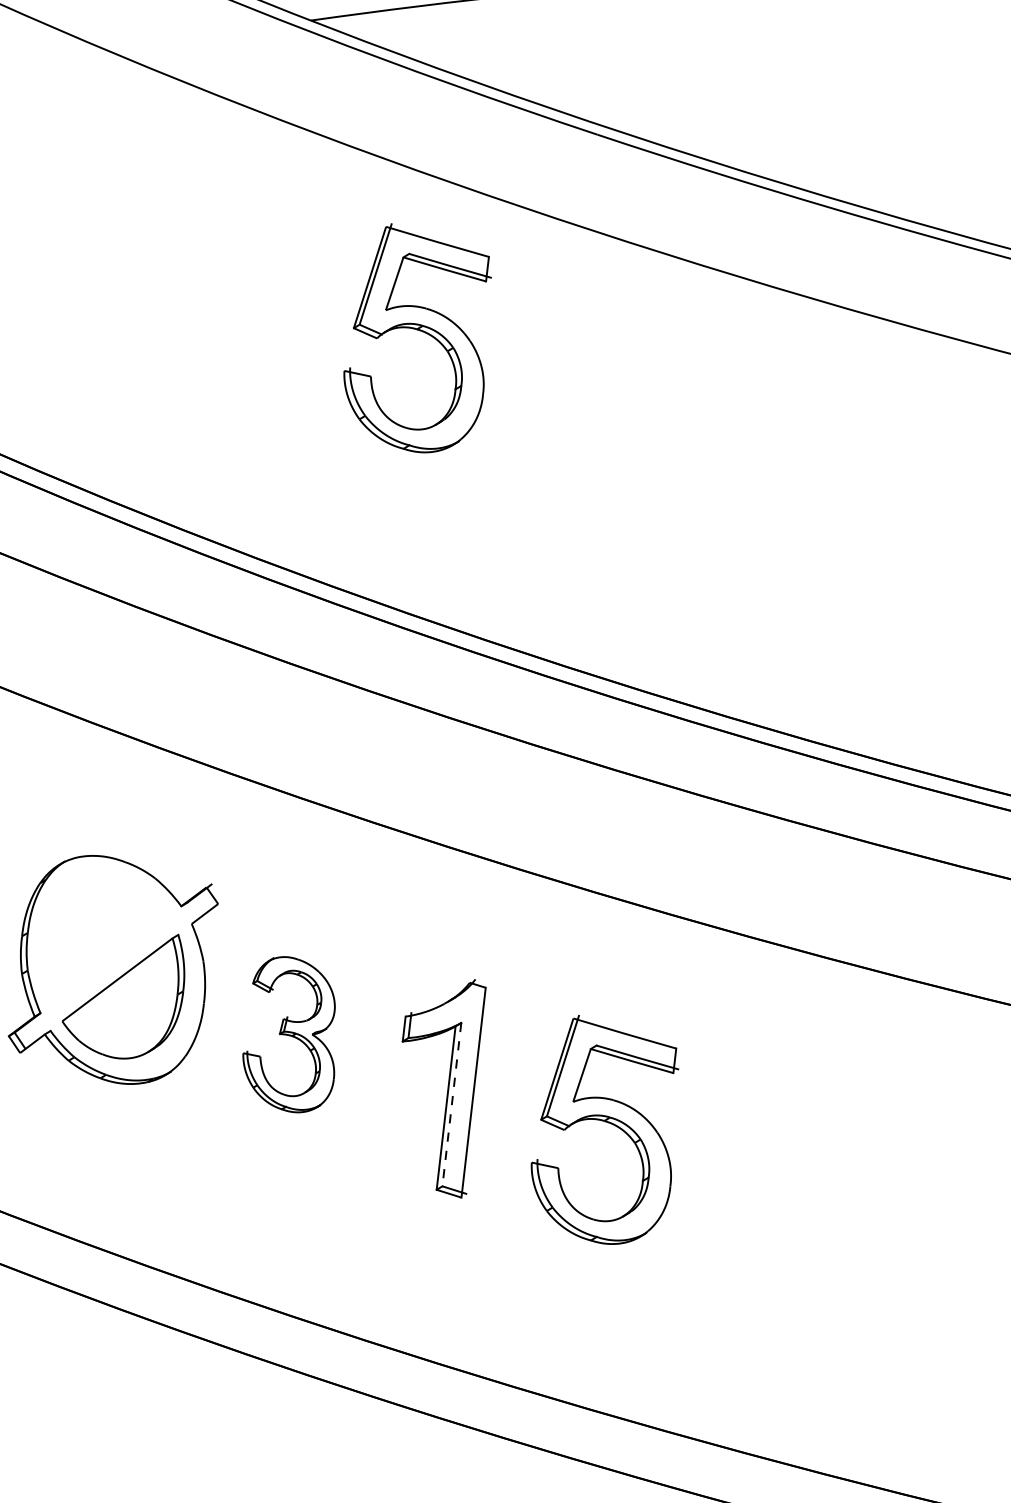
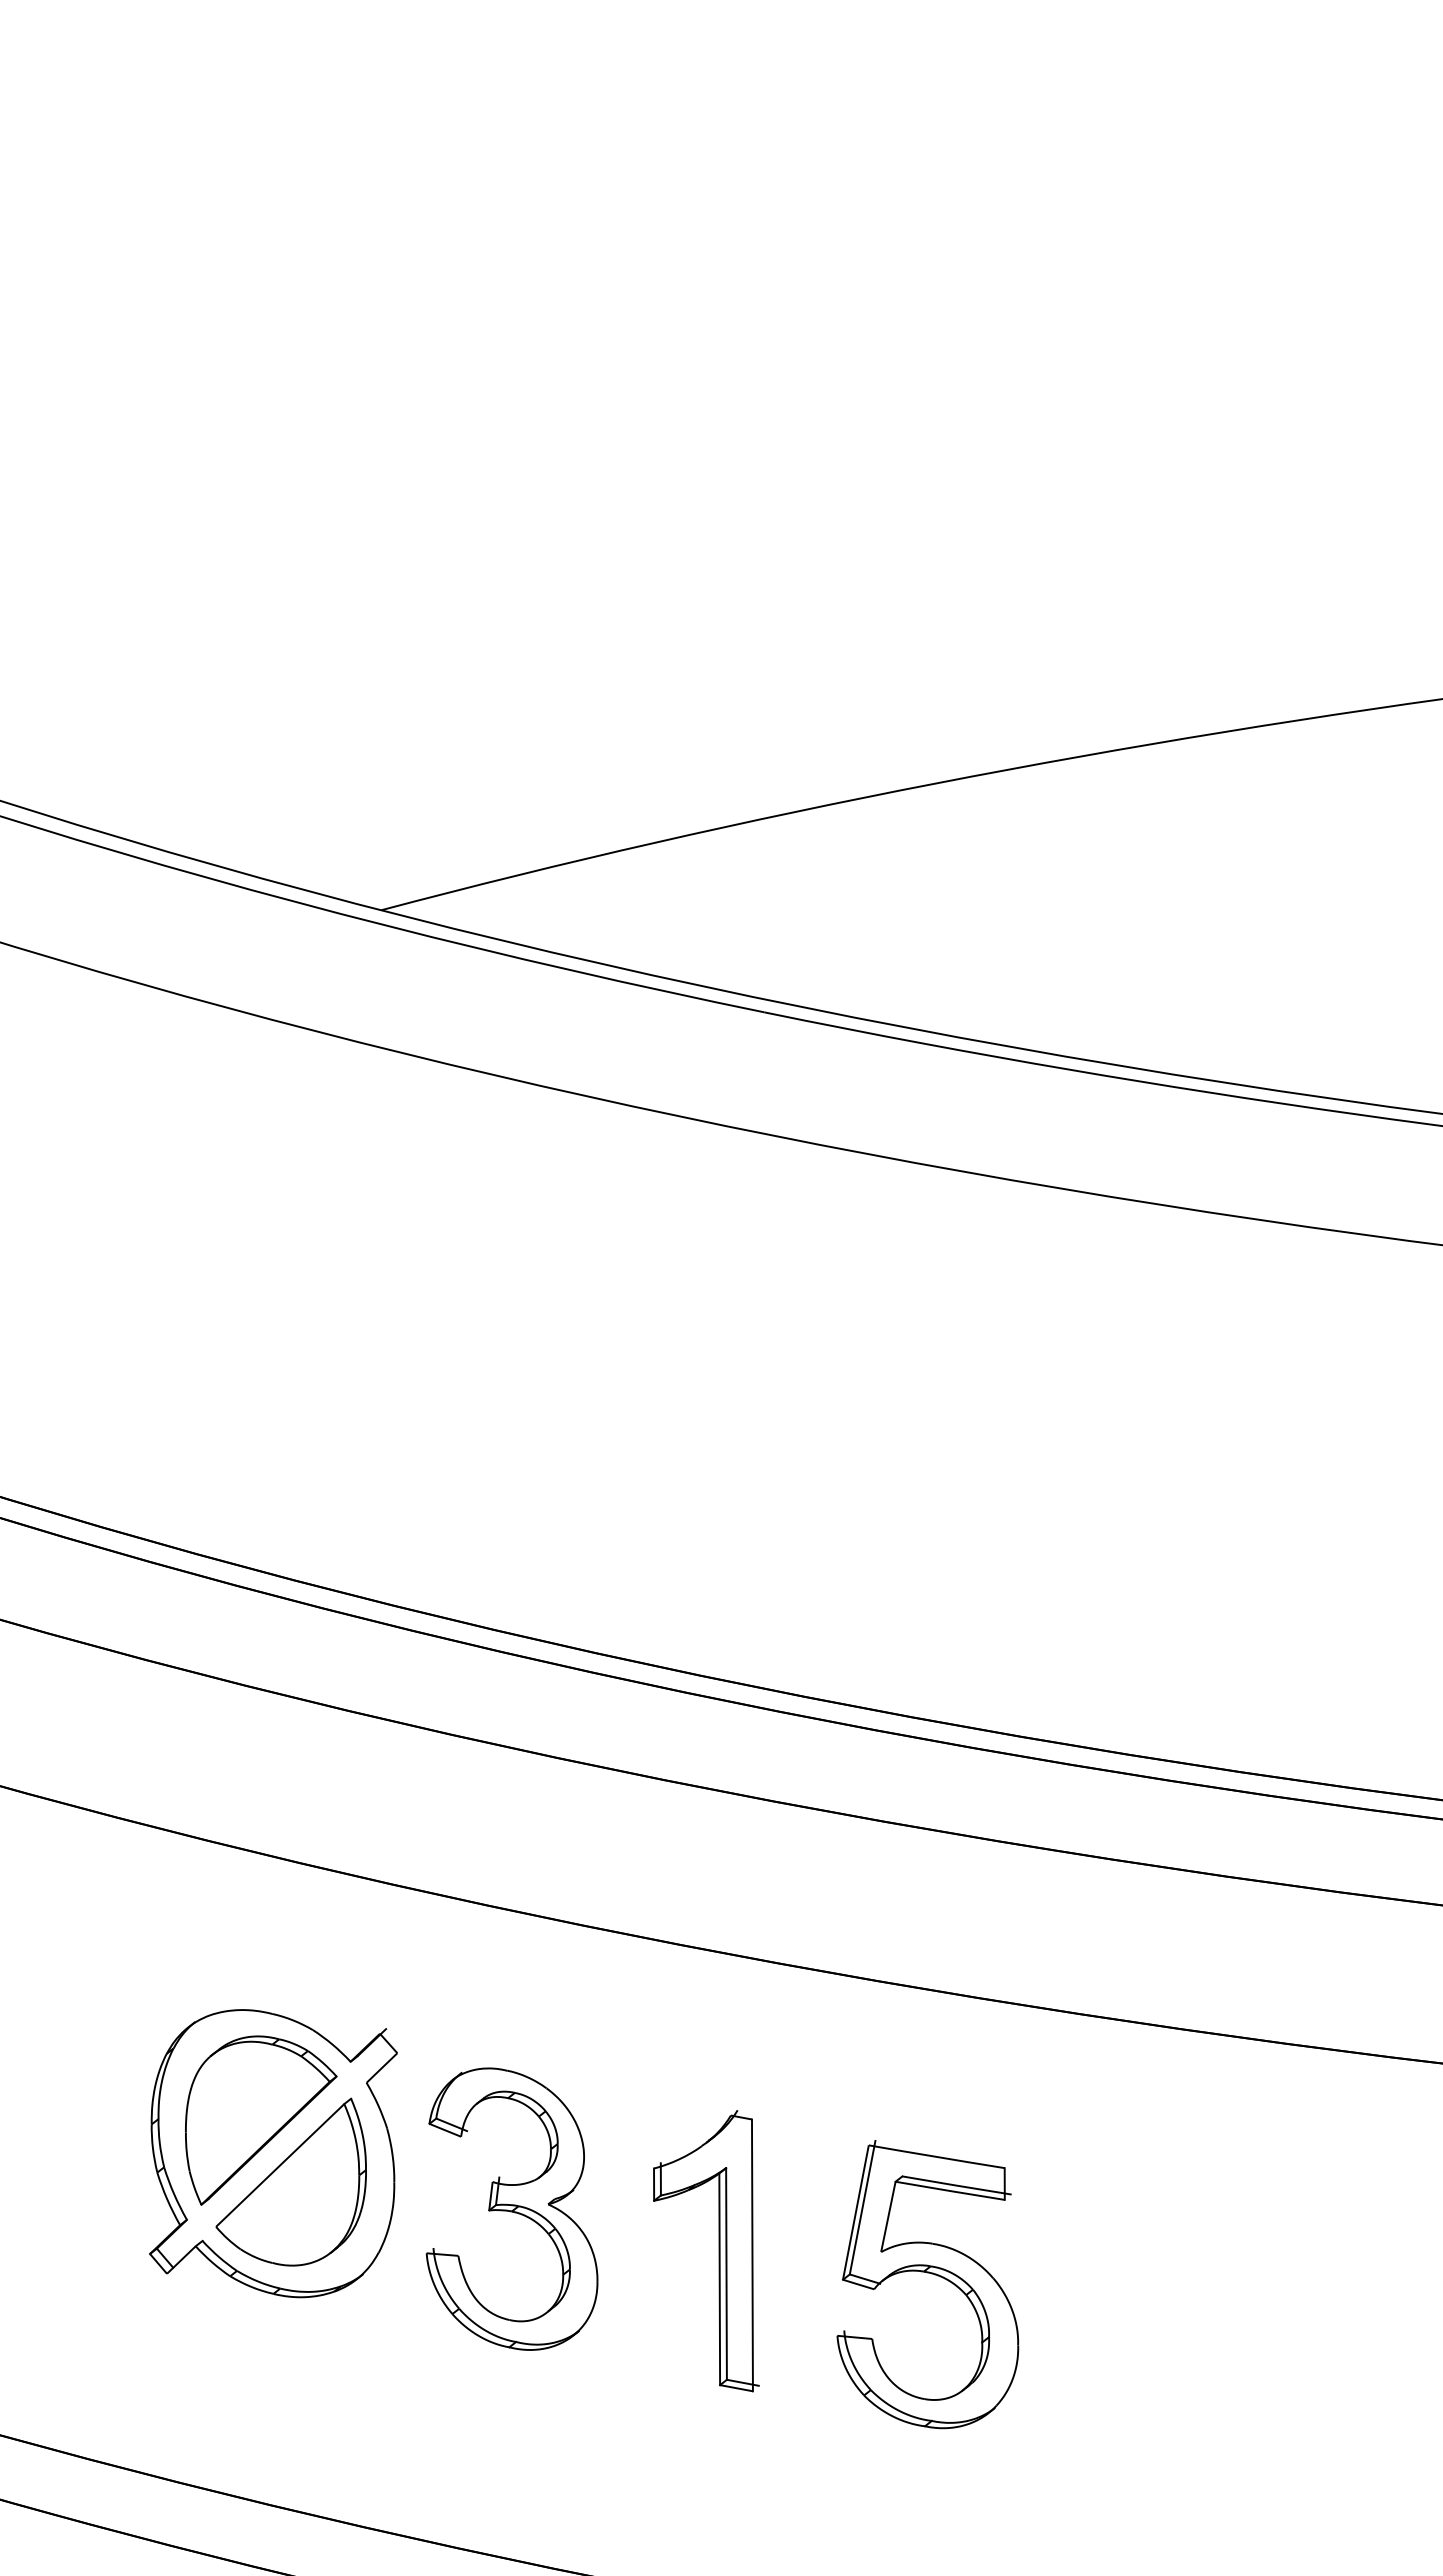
part: (422, 332) -> (571, 1291), removed
part: (107, 943) -> (261, 2120), added
part: (291, 1034) -> (511, 2208), size x1.43
line: (451, 1104) -> (726, 2273), dashed -> solid

